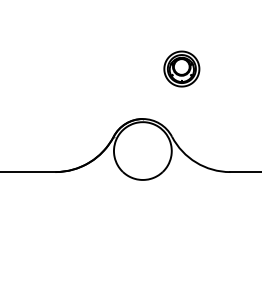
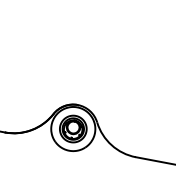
part: (181, 68) -> (73, 128), moved

